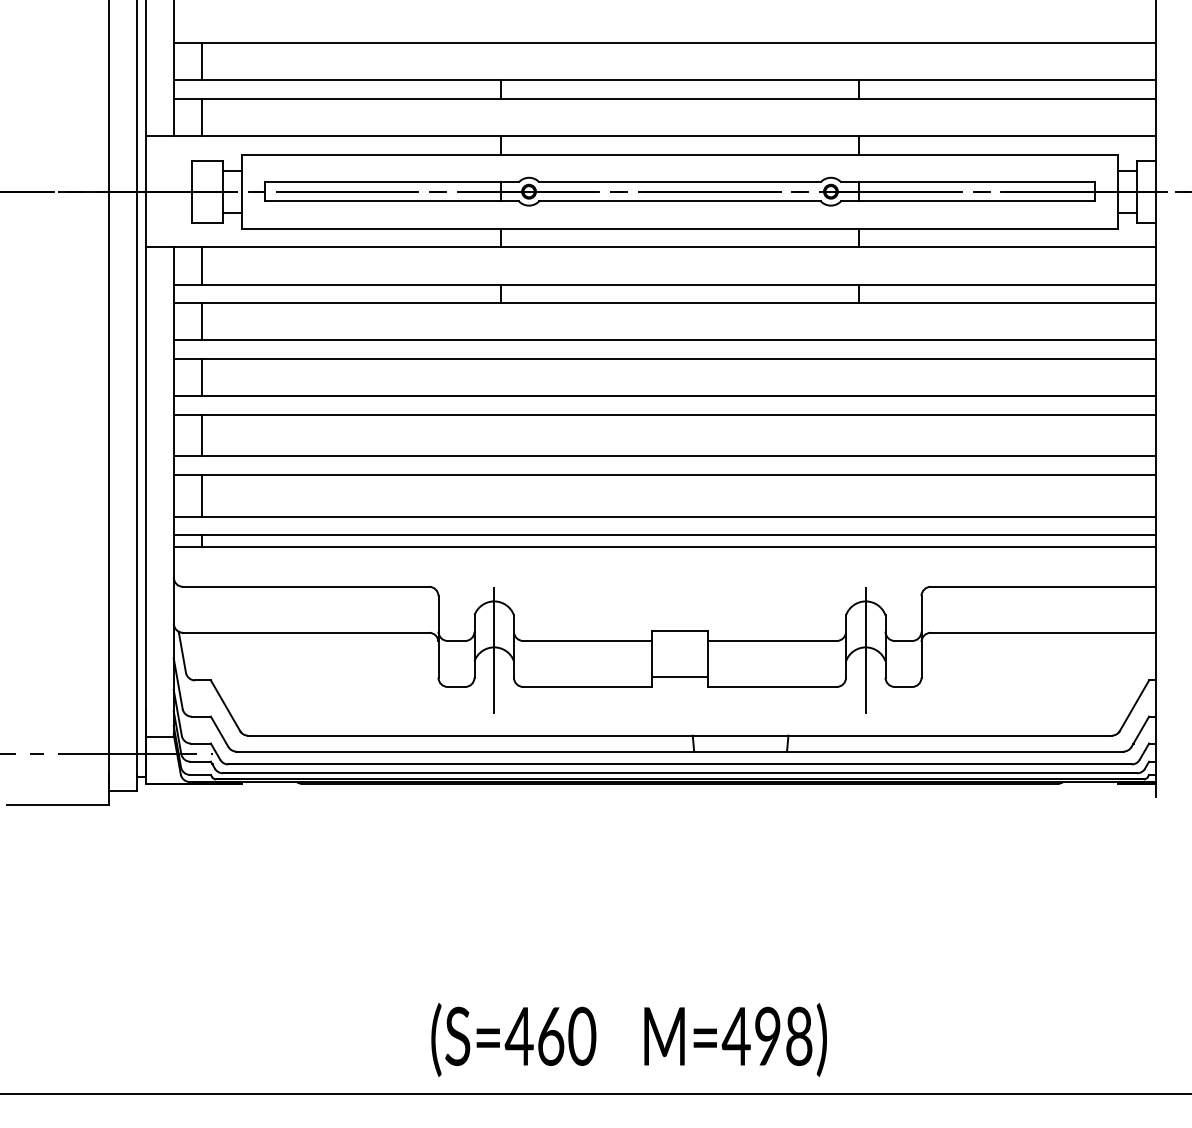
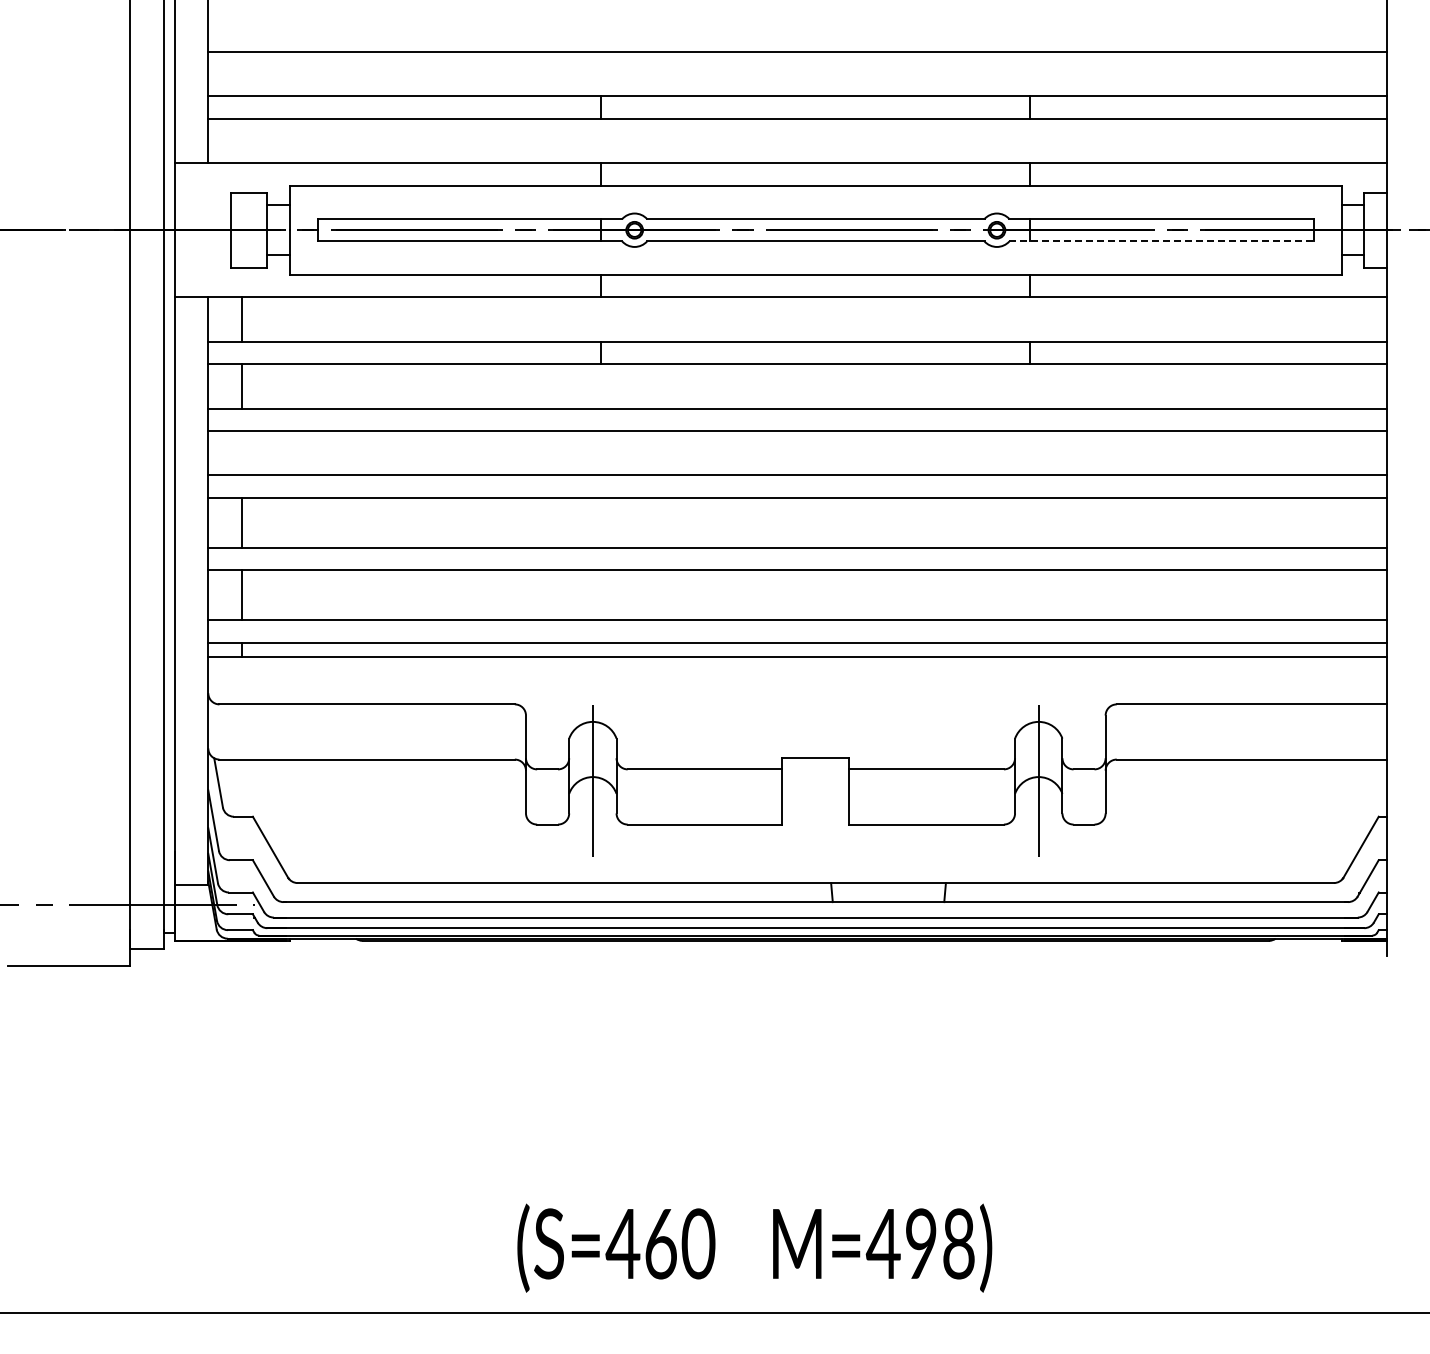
line: (201, 61) -> (241, 73), removed
line: (201, 116) -> (241, 140), removed
line: (968, 201) -> (1162, 241), solid -> dashed
line: (201, 376) -> (241, 452), removed
line: (679, 676) -> (815, 812), removed

